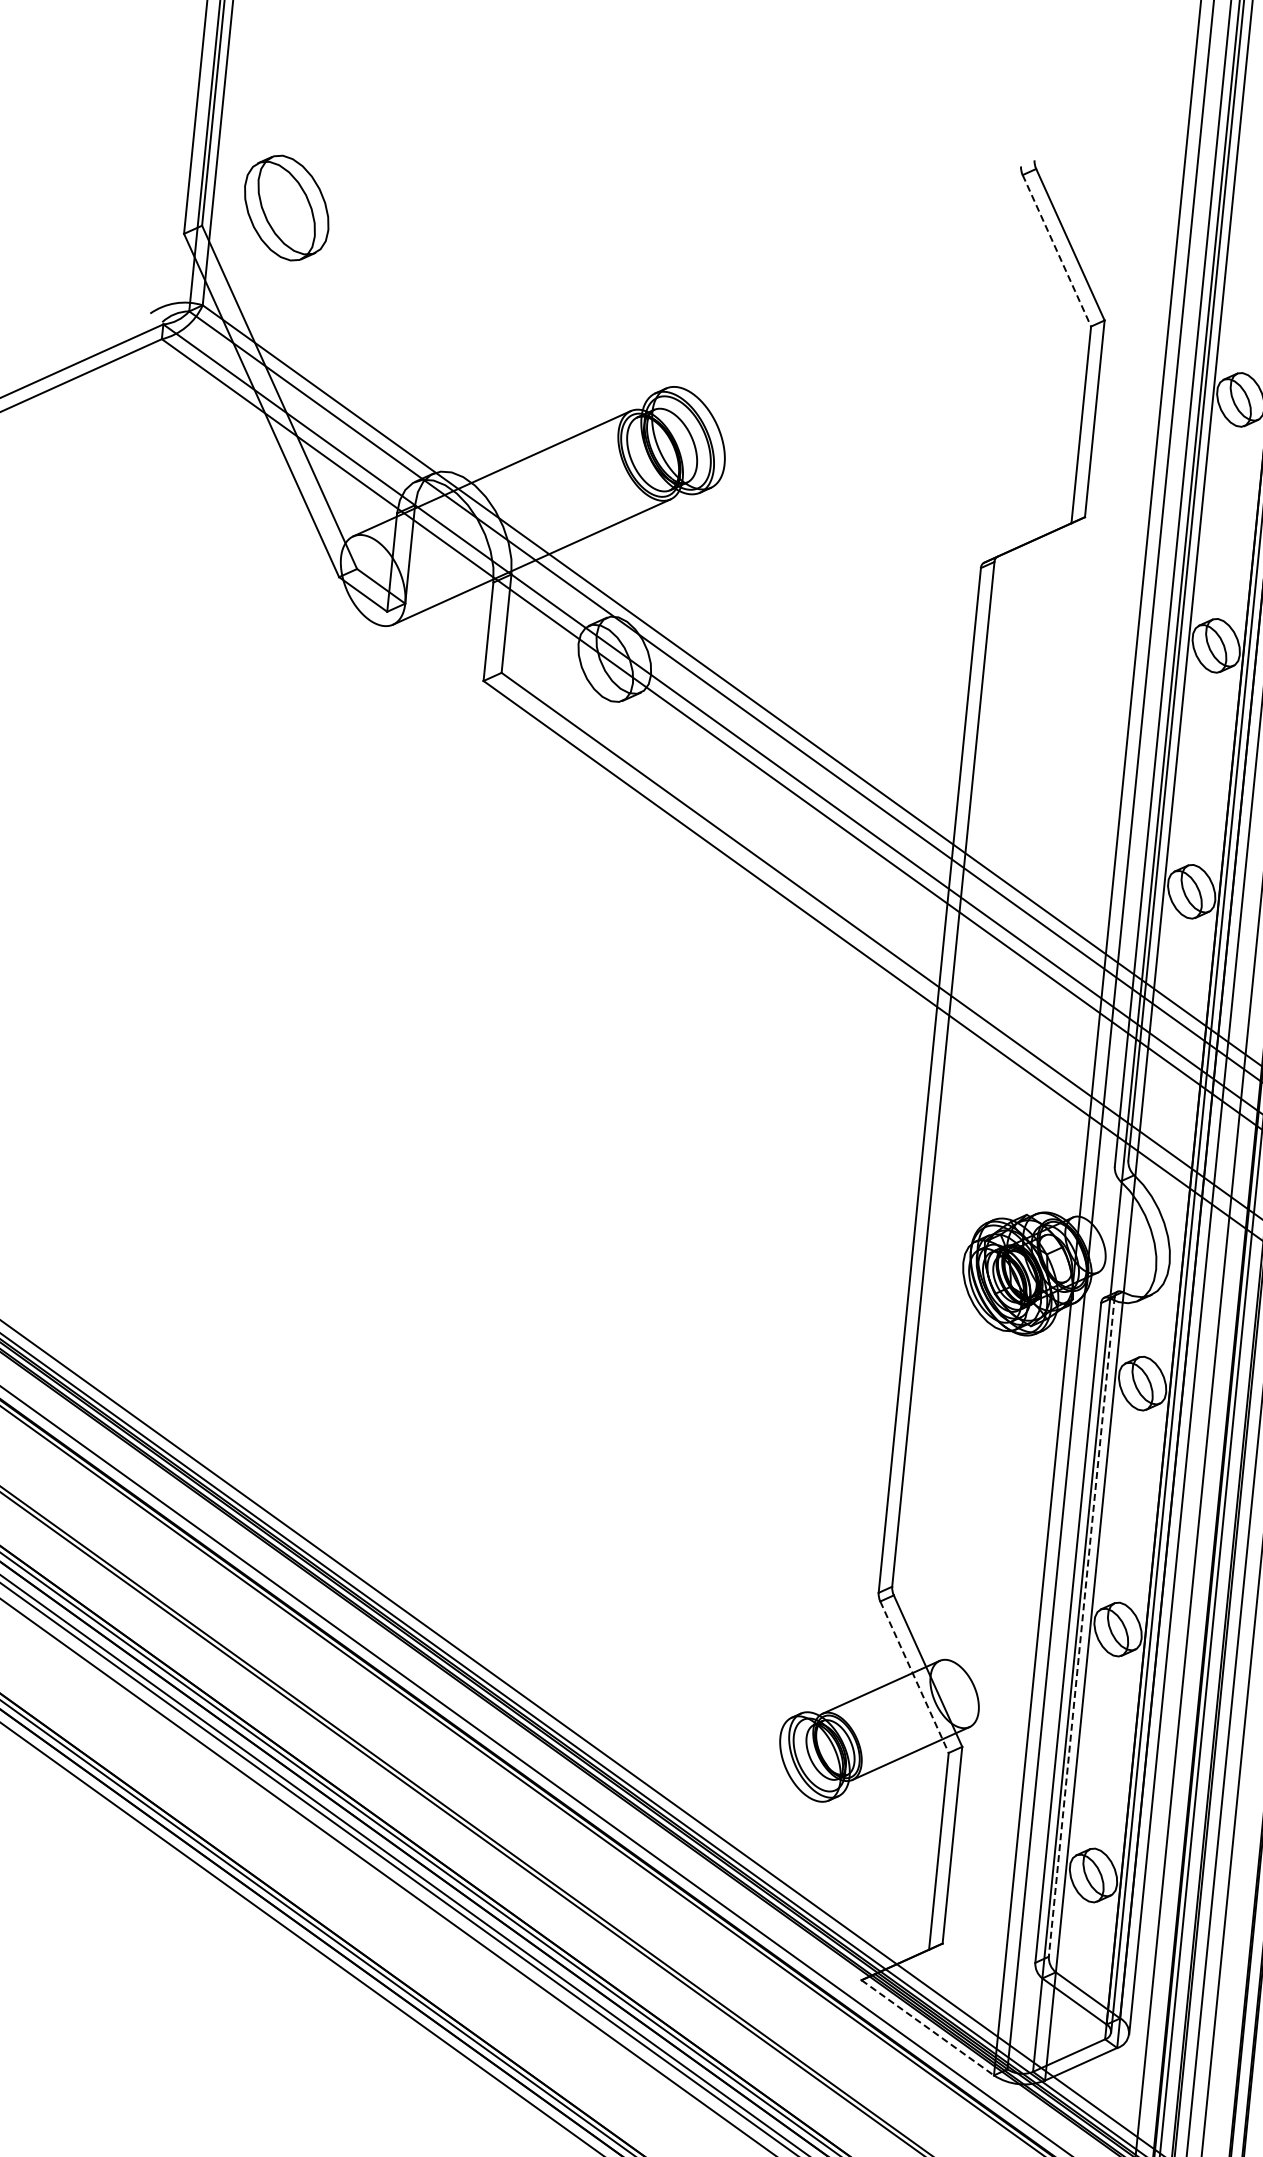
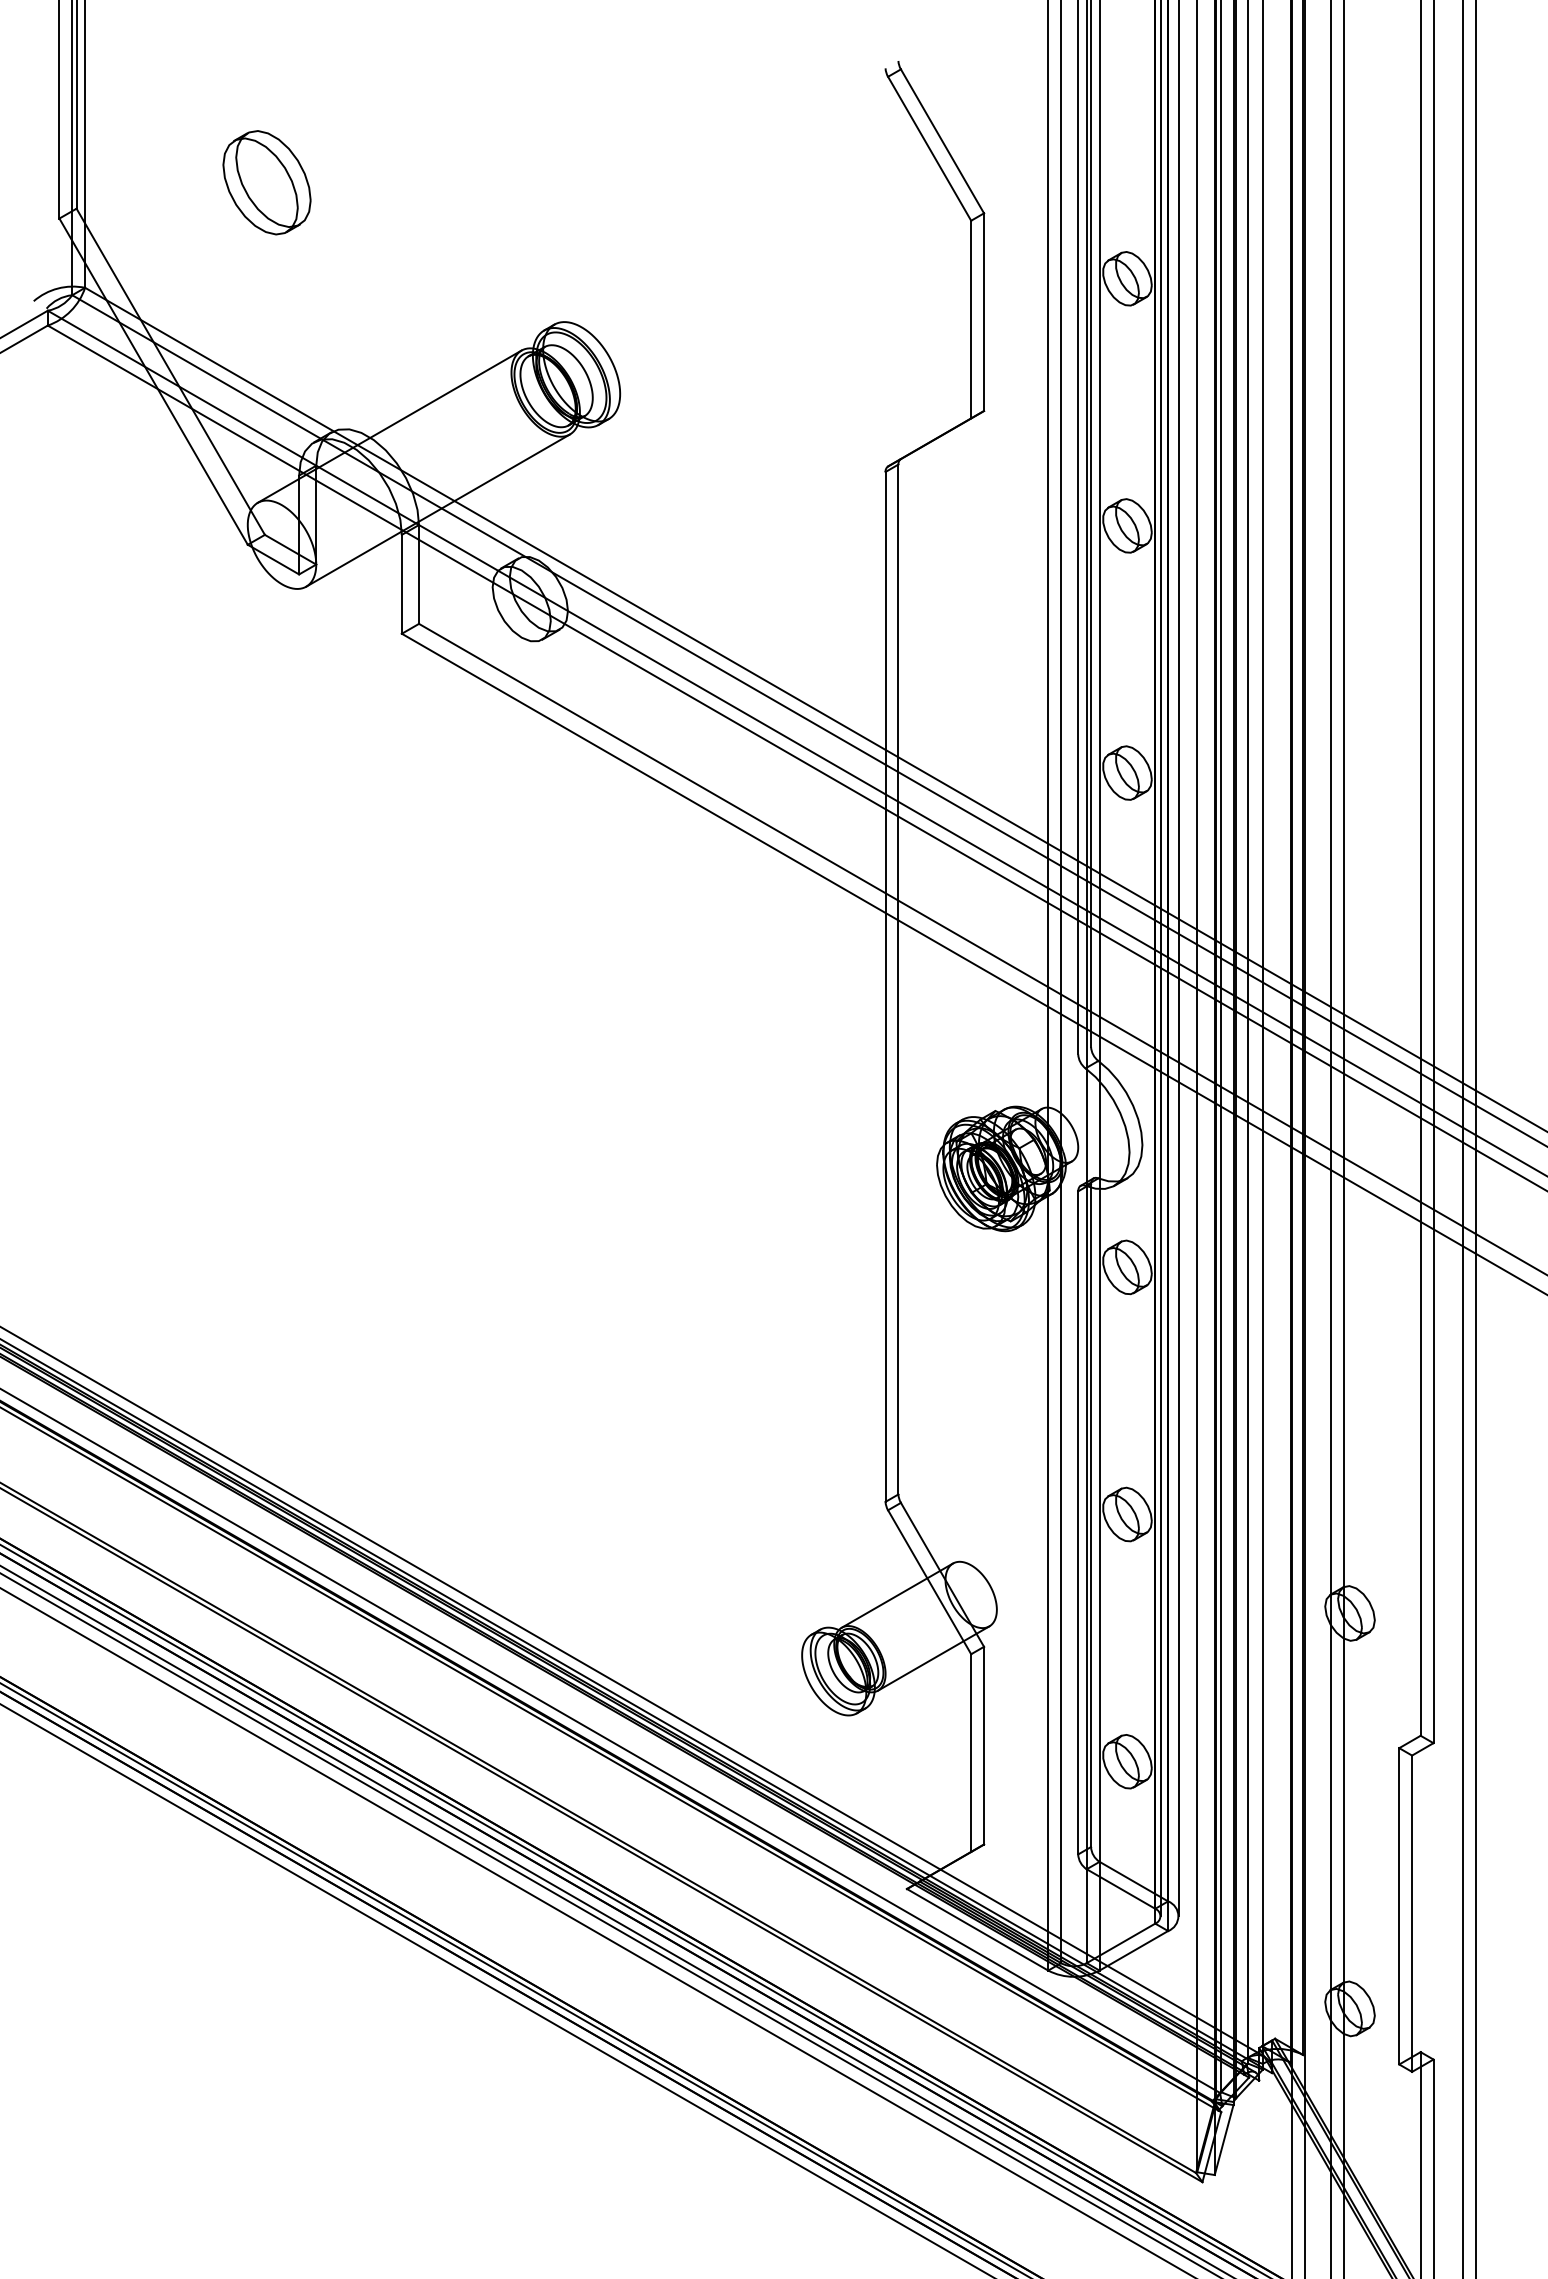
part: (286, 207) -> (266, 182), moved
line: (1056, 251) -> (929, 149), dashed -> solid
line: (1082, 1626) -> (1091, 1515), dashed -> solid
line: (914, 1677) -> (929, 1582), dashed -> solid
line: (927, 2027) -> (977, 1929), dashed -> solid

